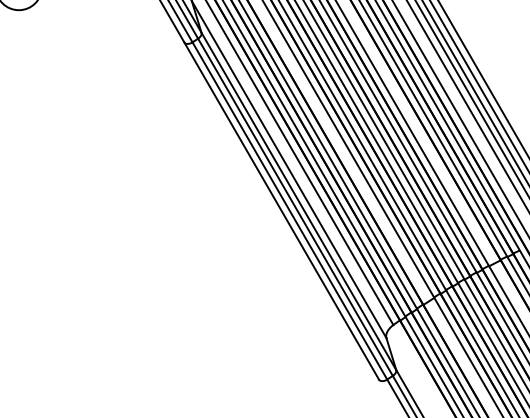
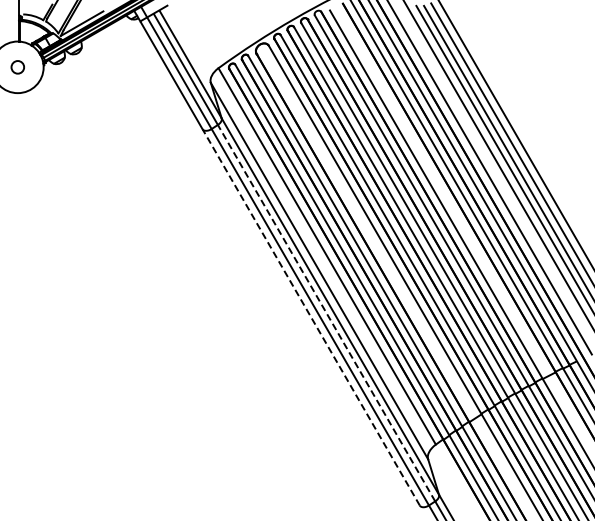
line: (295, 206) -> (326, 312), solid -> dashed
line: (281, 210) -> (310, 316), solid -> dashed

